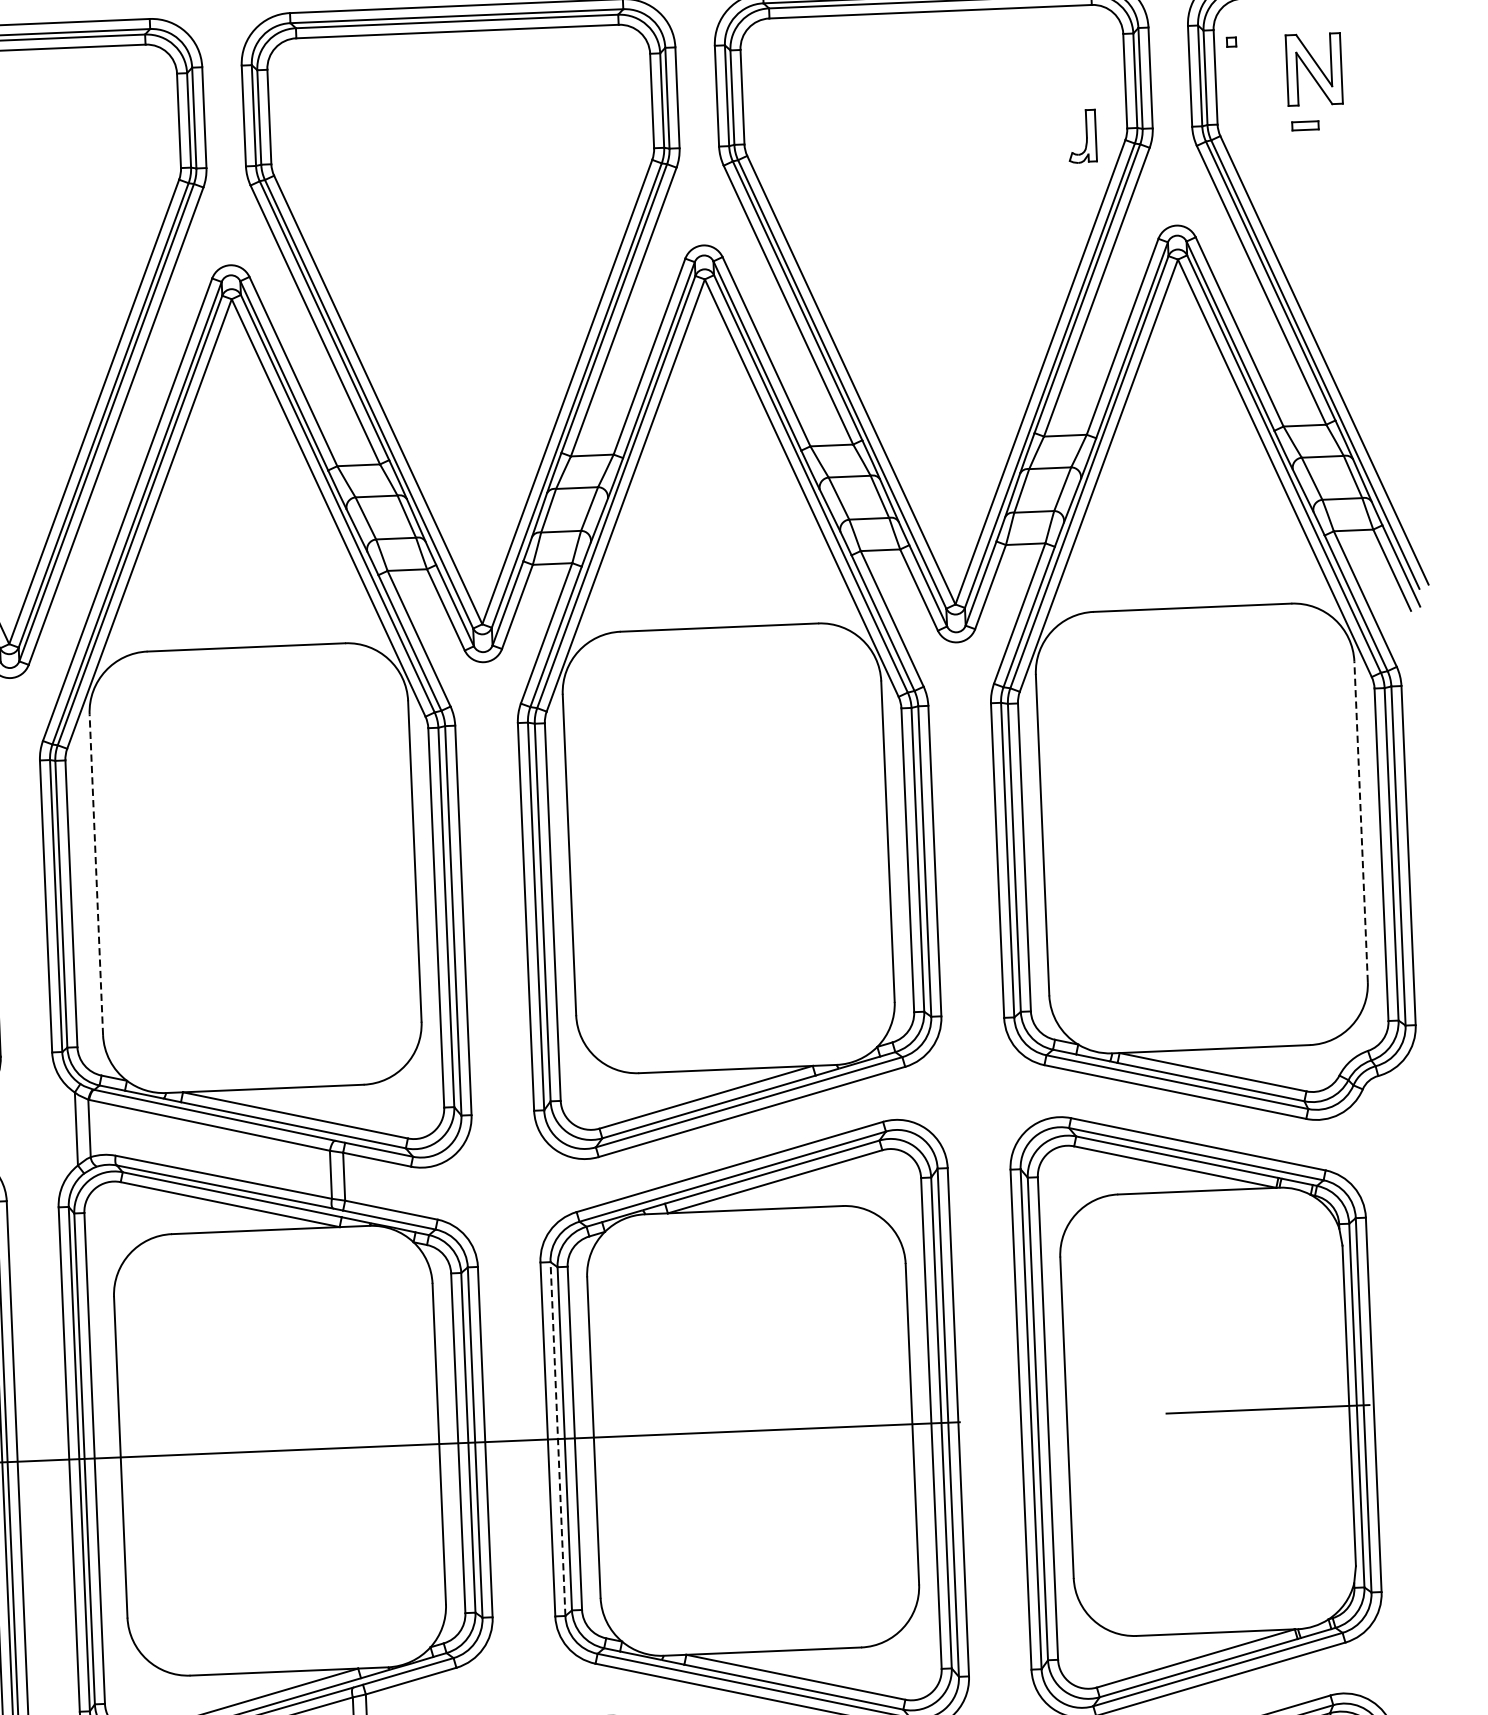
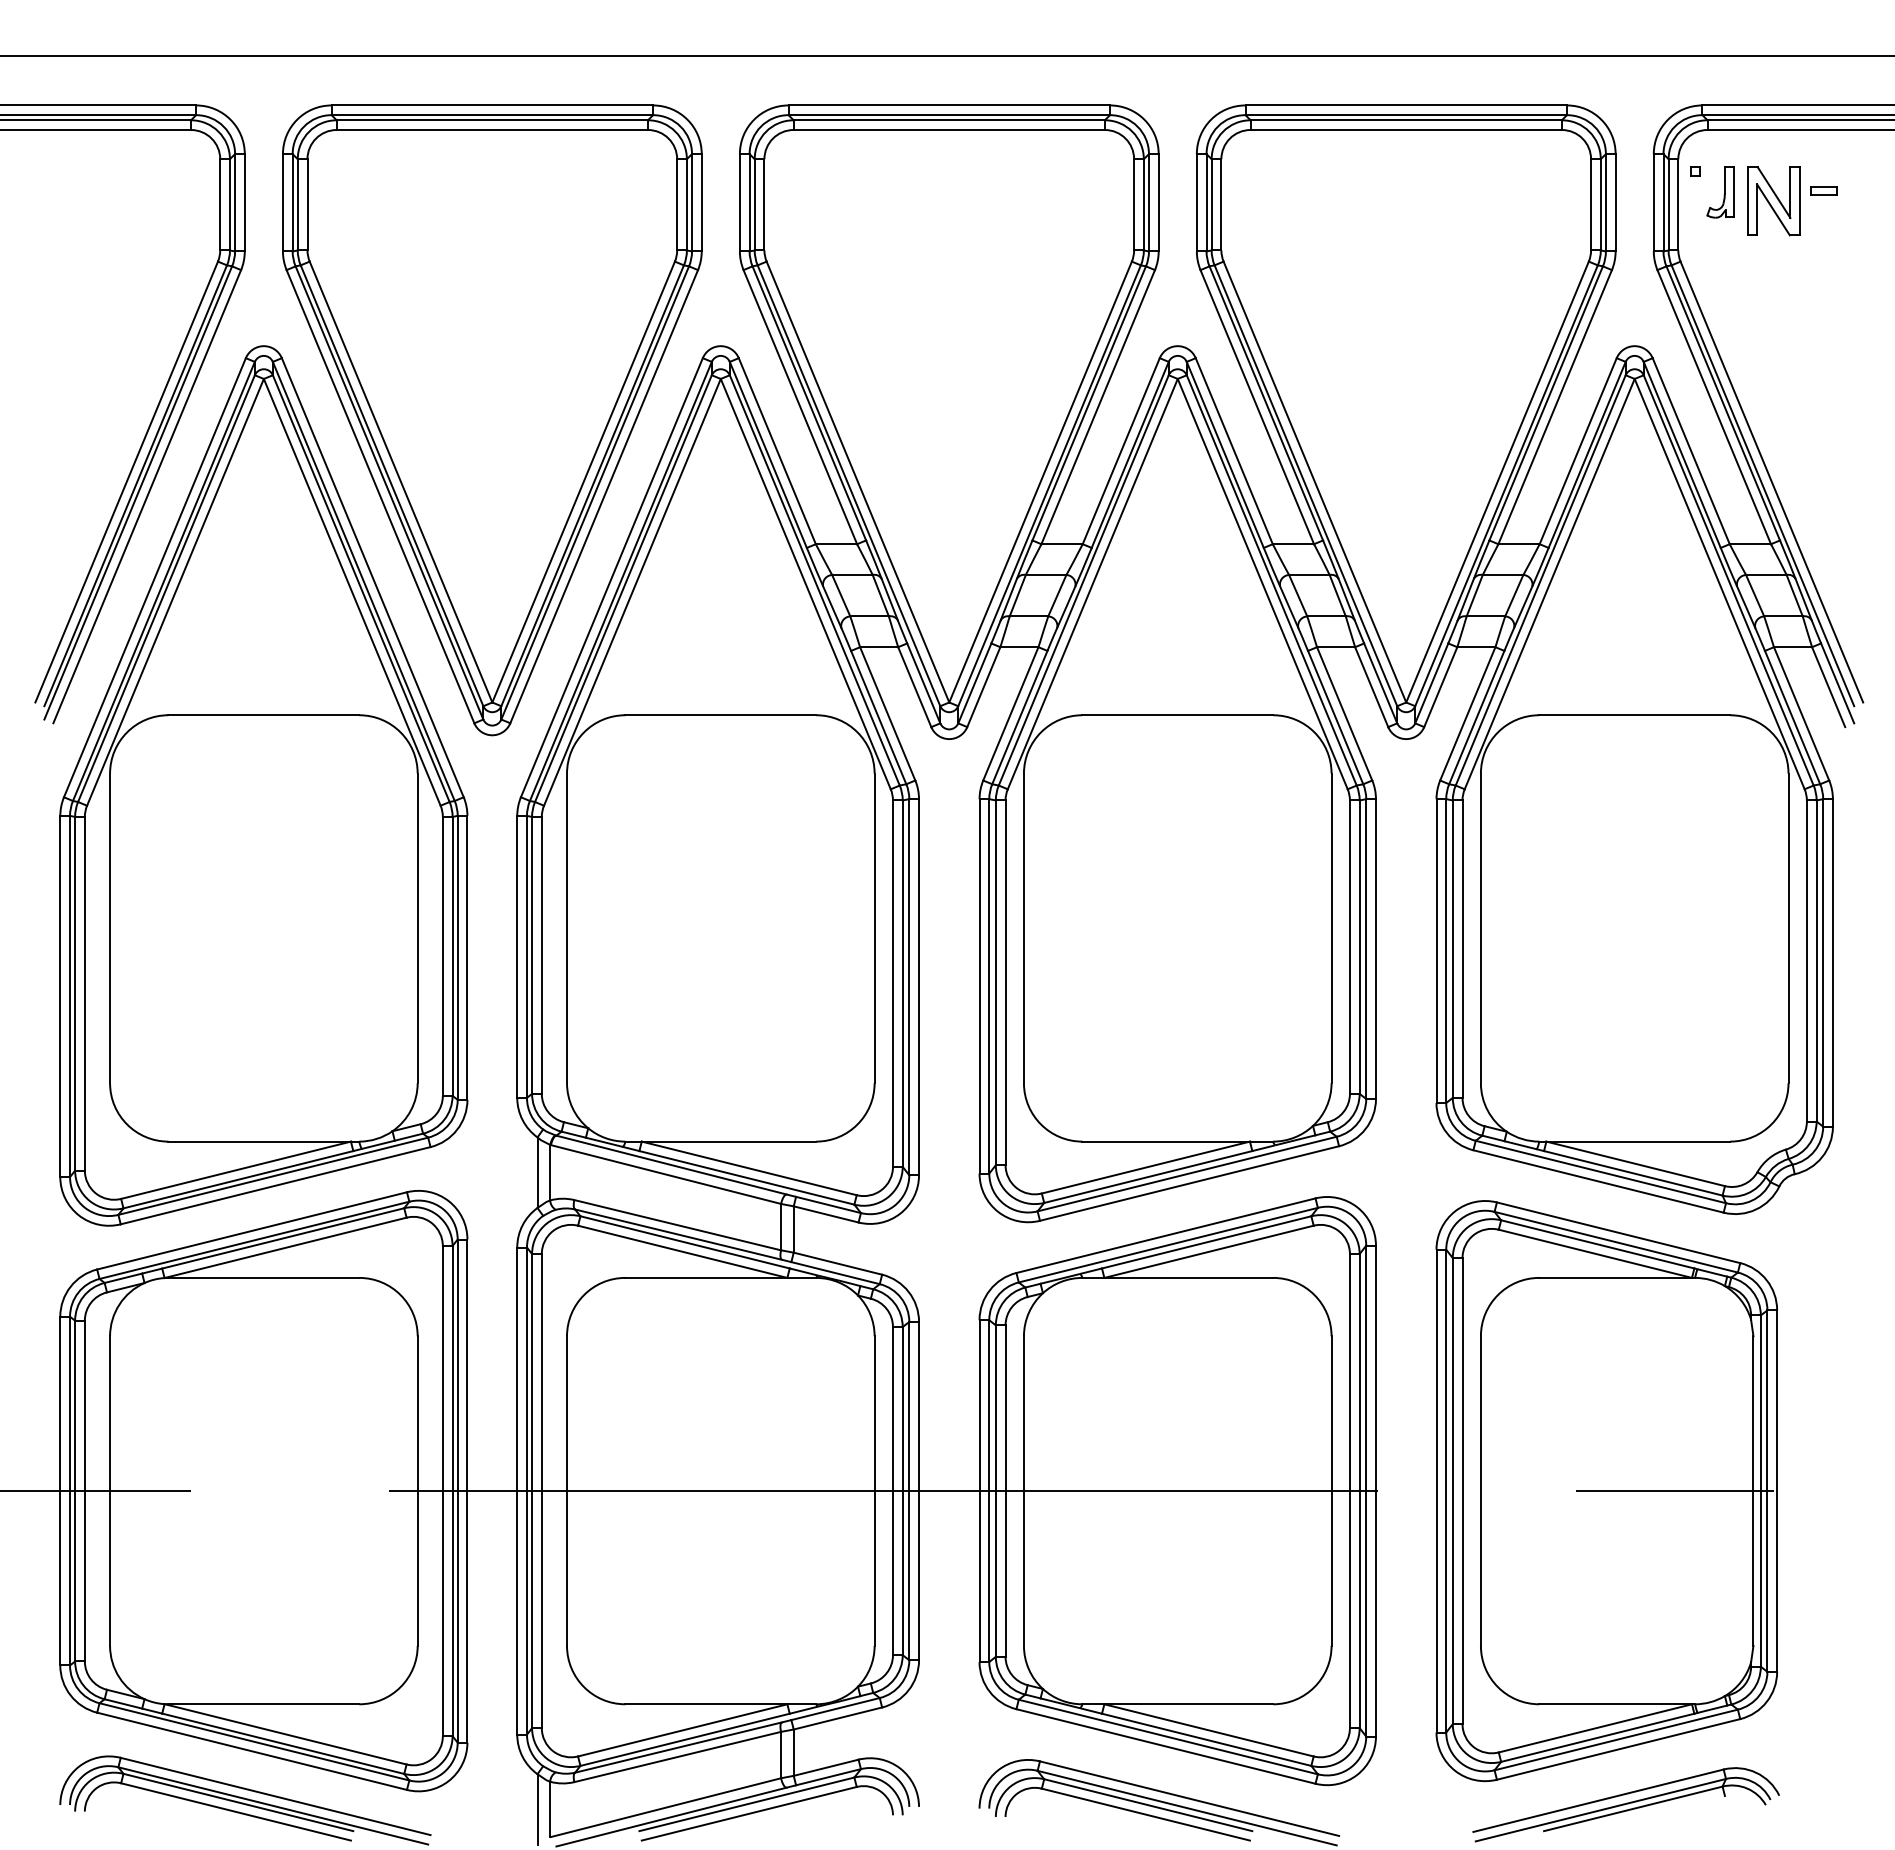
part: (1304, 125) -> (1823, 190), moved
part: (1082, 136) -> (1720, 192), moved
line: (1361, 821) -> (1788, 928), dashed -> solid
line: (96, 874) -> (567, 928), dashed -> solid
line: (558, 1439) -> (989, 1491), dashed -> solid

